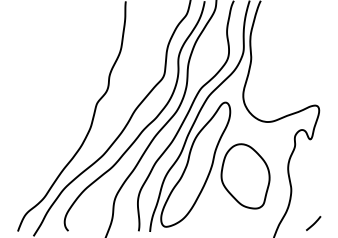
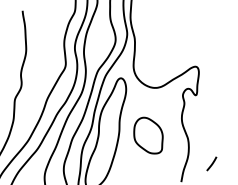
part: (245, 176) -> (148, 135), size x0.7

